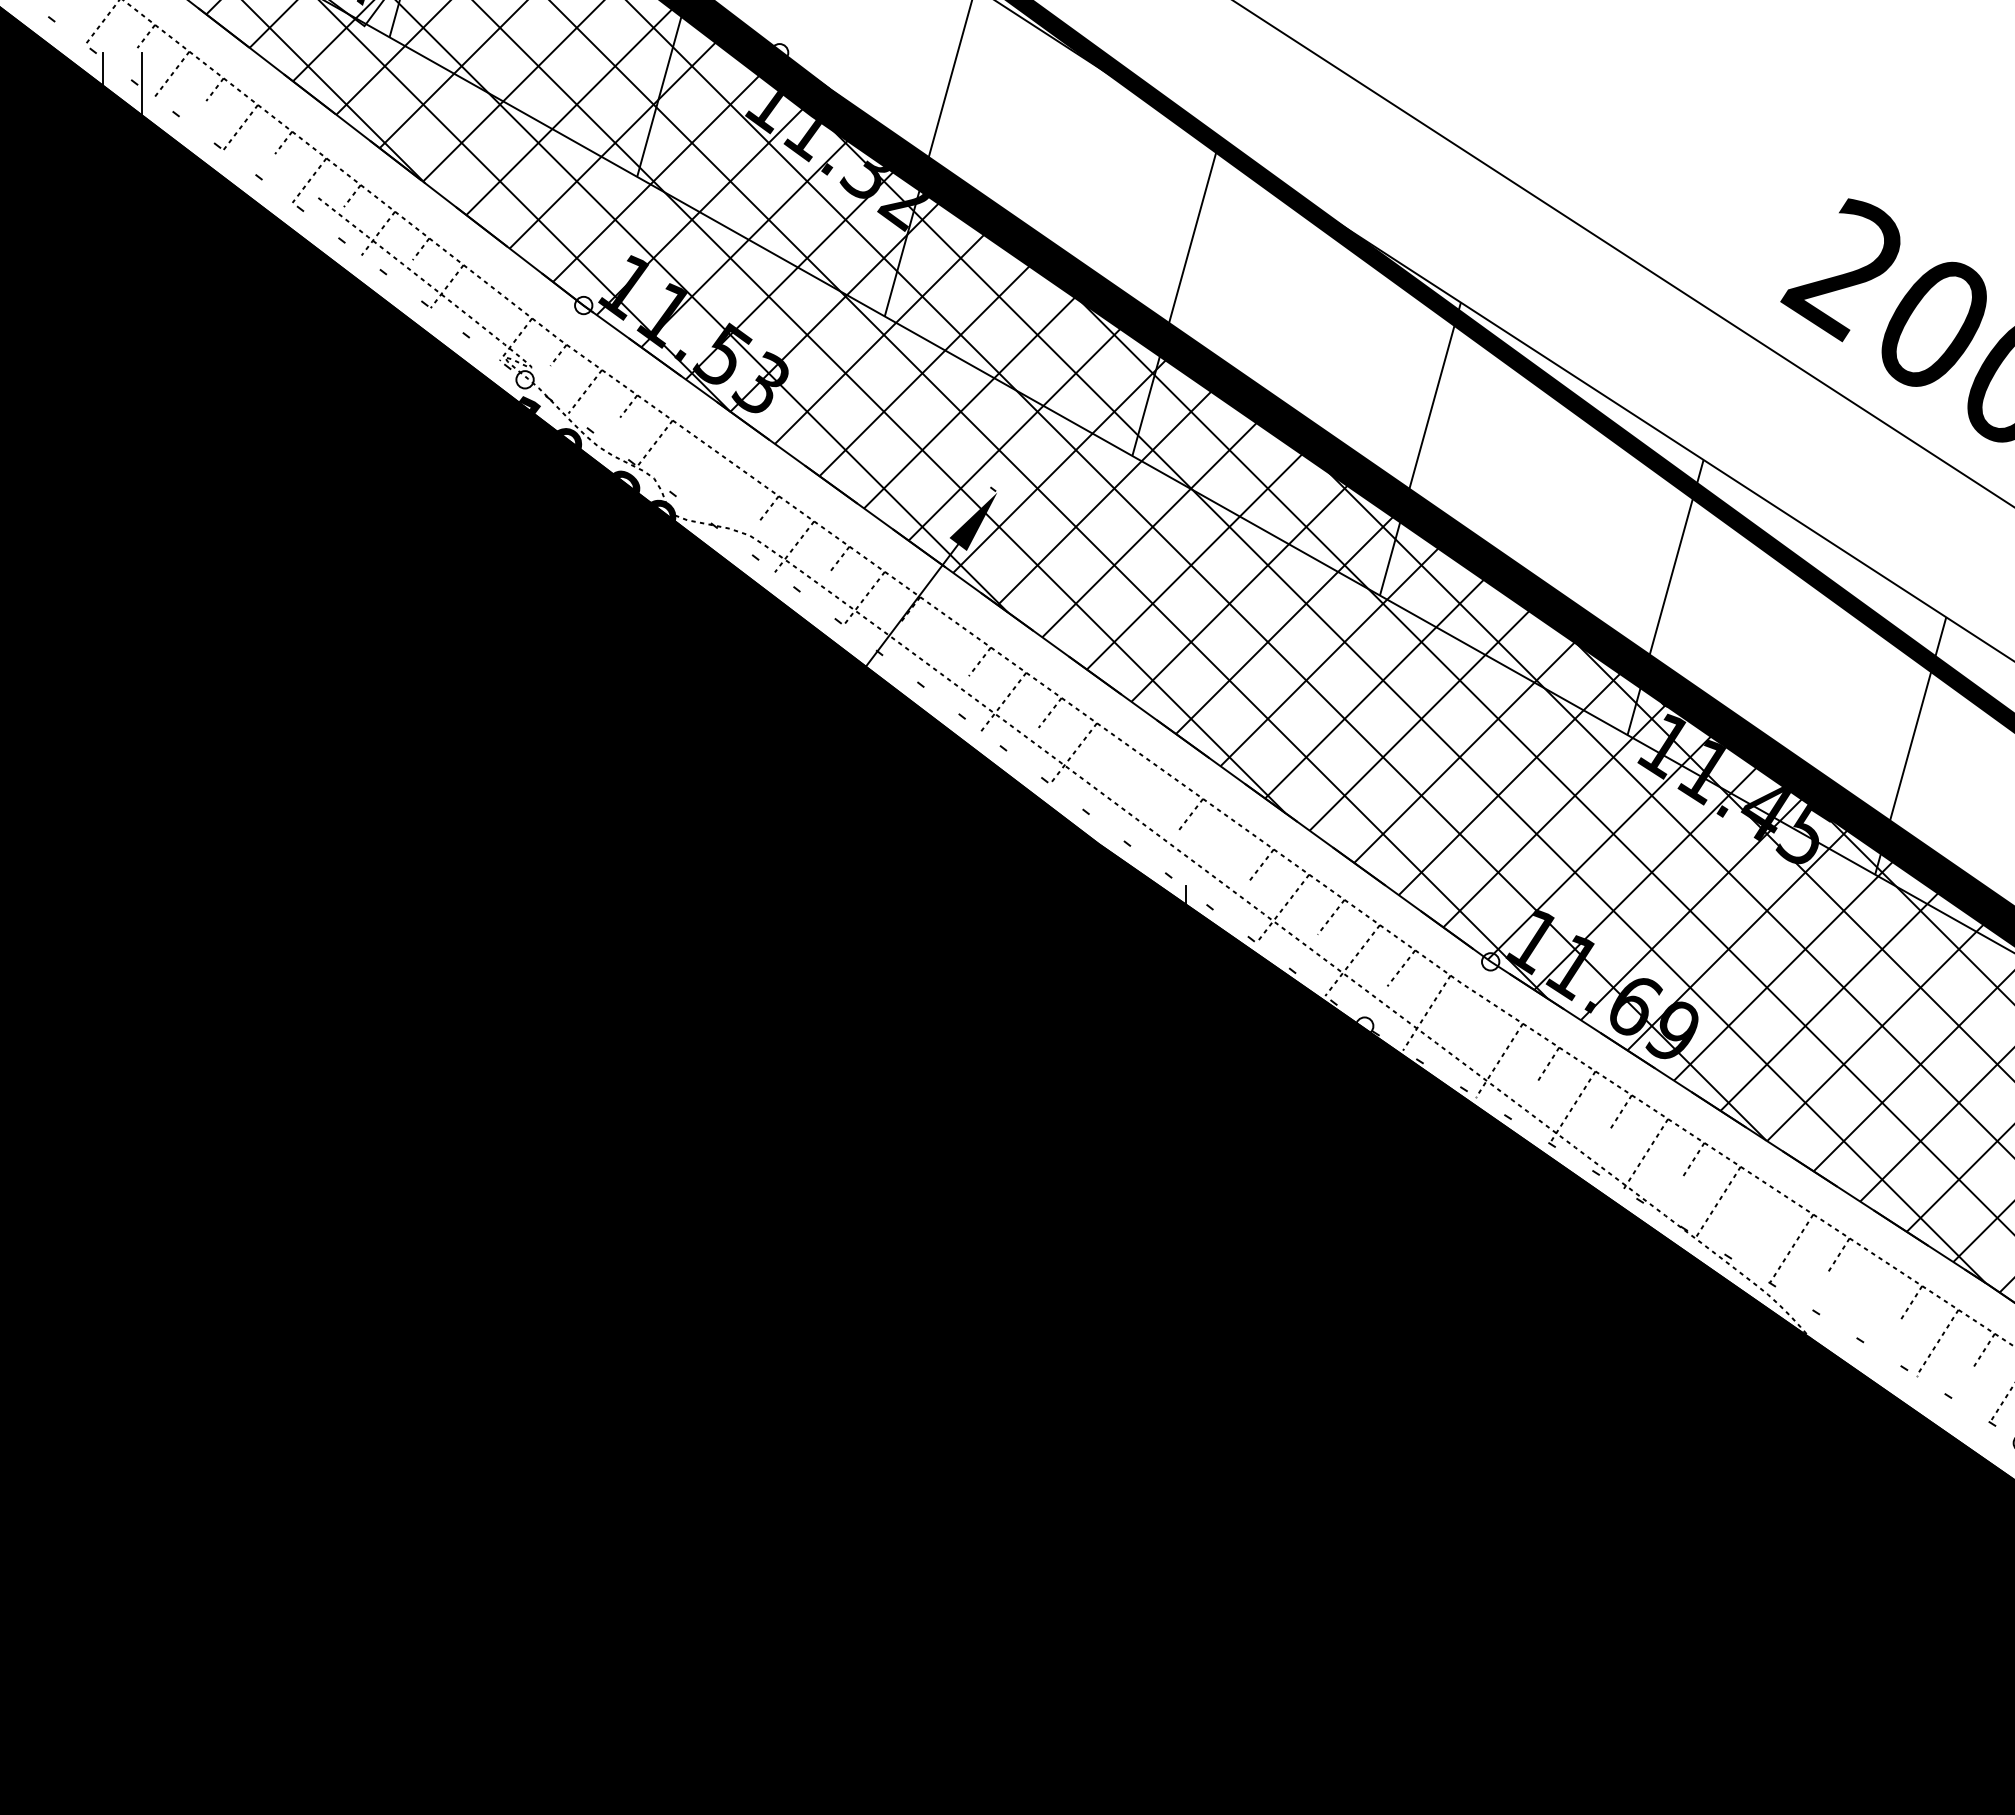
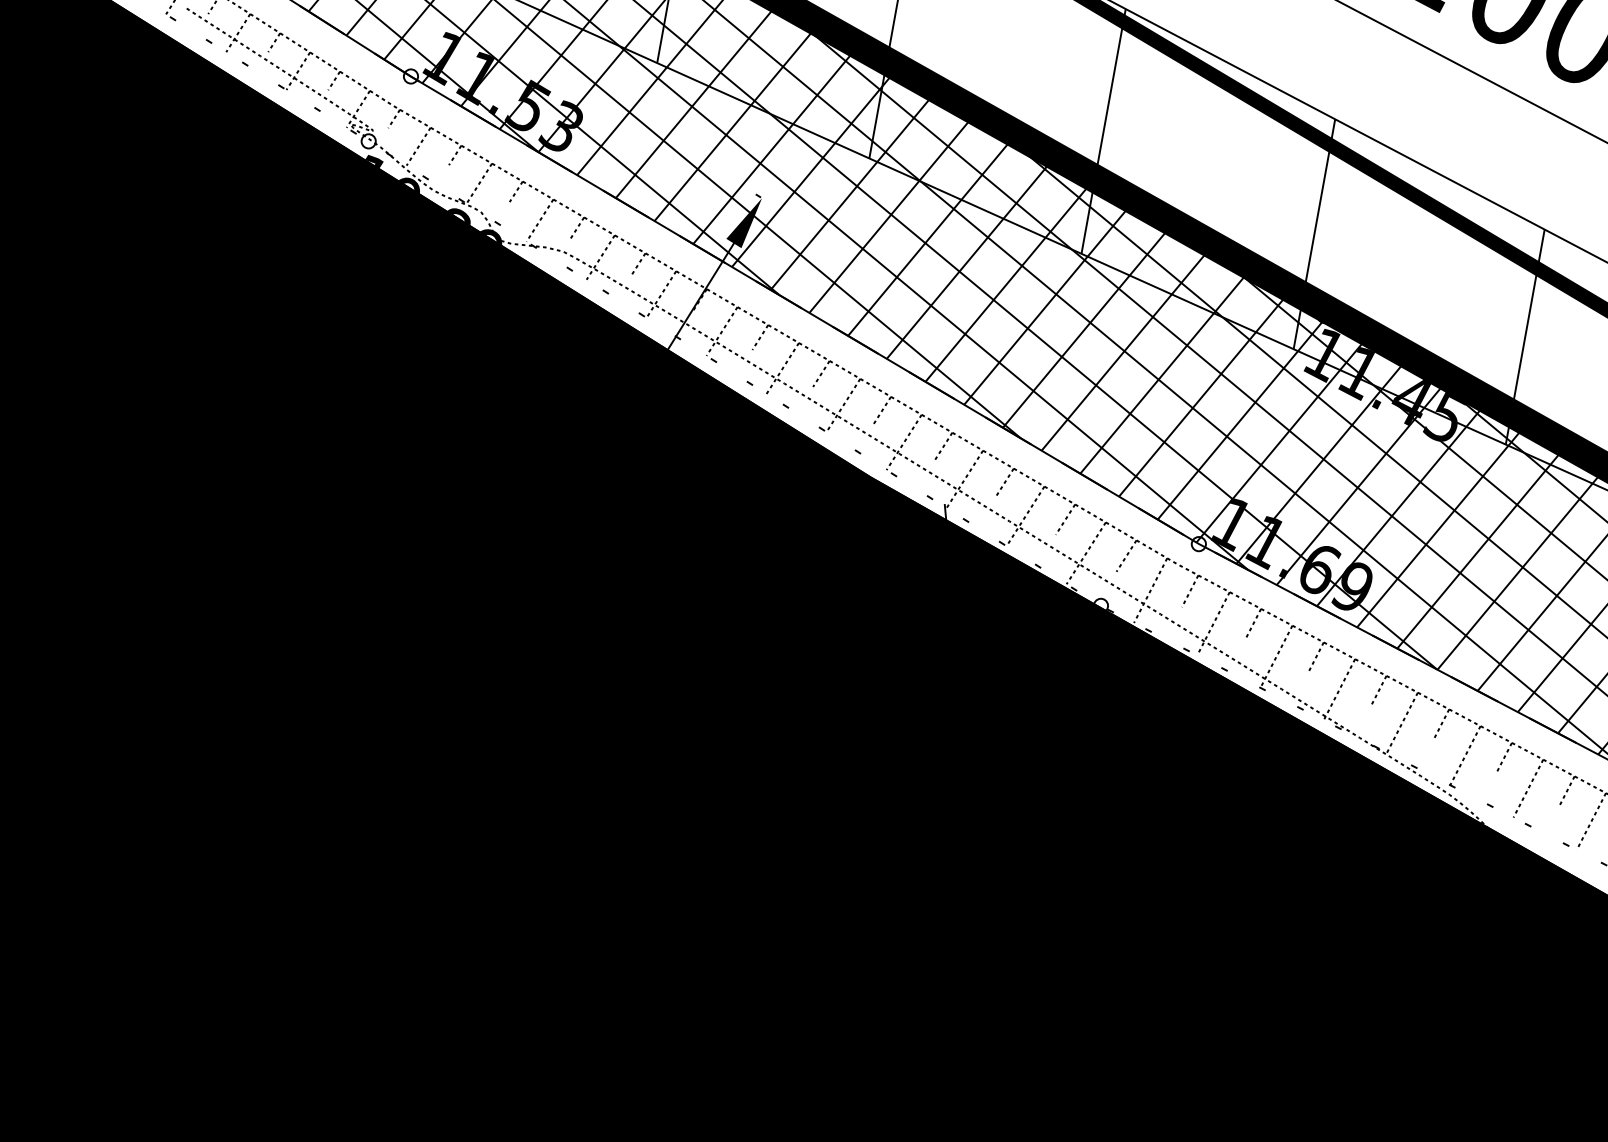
line: (489, 302) -> (333, 81), added
line: (698, 457) -> (515, 191), added
line: (724, 494) -> (539, 220), added
line: (933, 650) -> (721, 331), added
line: (1120, 763) -> (882, 409), added
line: (1142, 805) -> (903, 442), added
line: (1212, 857) -> (964, 479), added
line: (1474, 1017) -> (1189, 590), added
line: (1766, 1207) -> (1441, 723), added
line: (1864, 1295) -> (1528, 788), added

